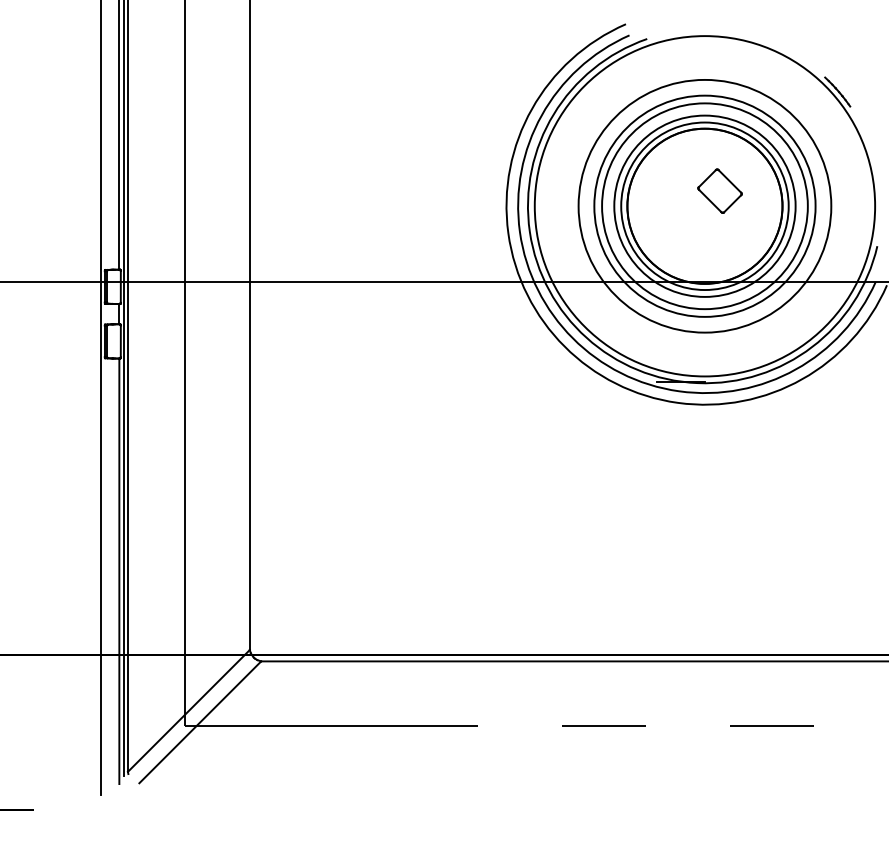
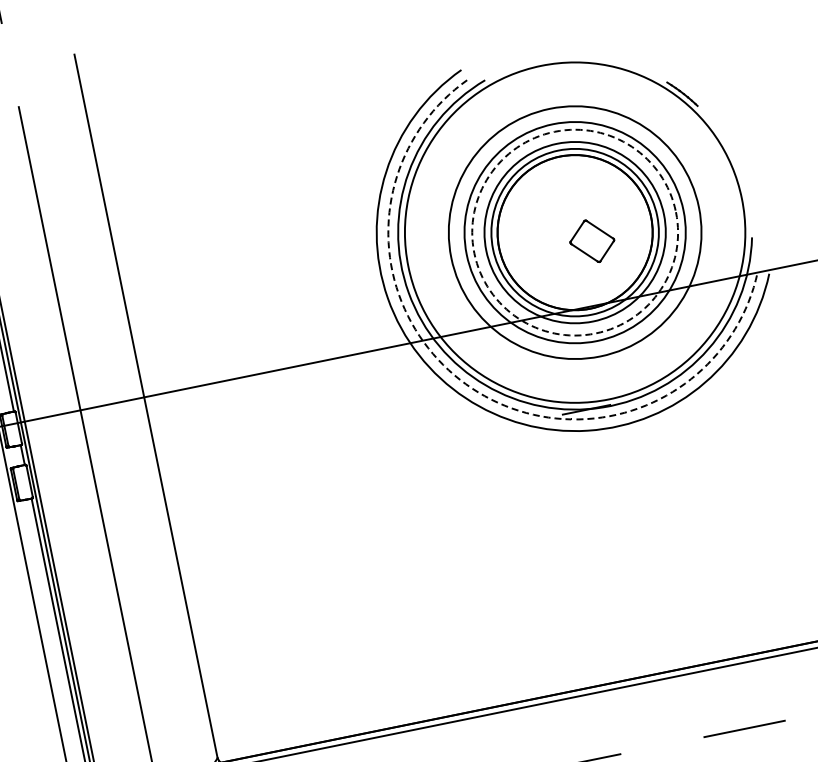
part: (719, 190) -> (591, 240), moved
circle: (704, 206) -> (574, 232), solid -> dashed
arc: (572, 338) -> (471, 388), solid -> dashed

